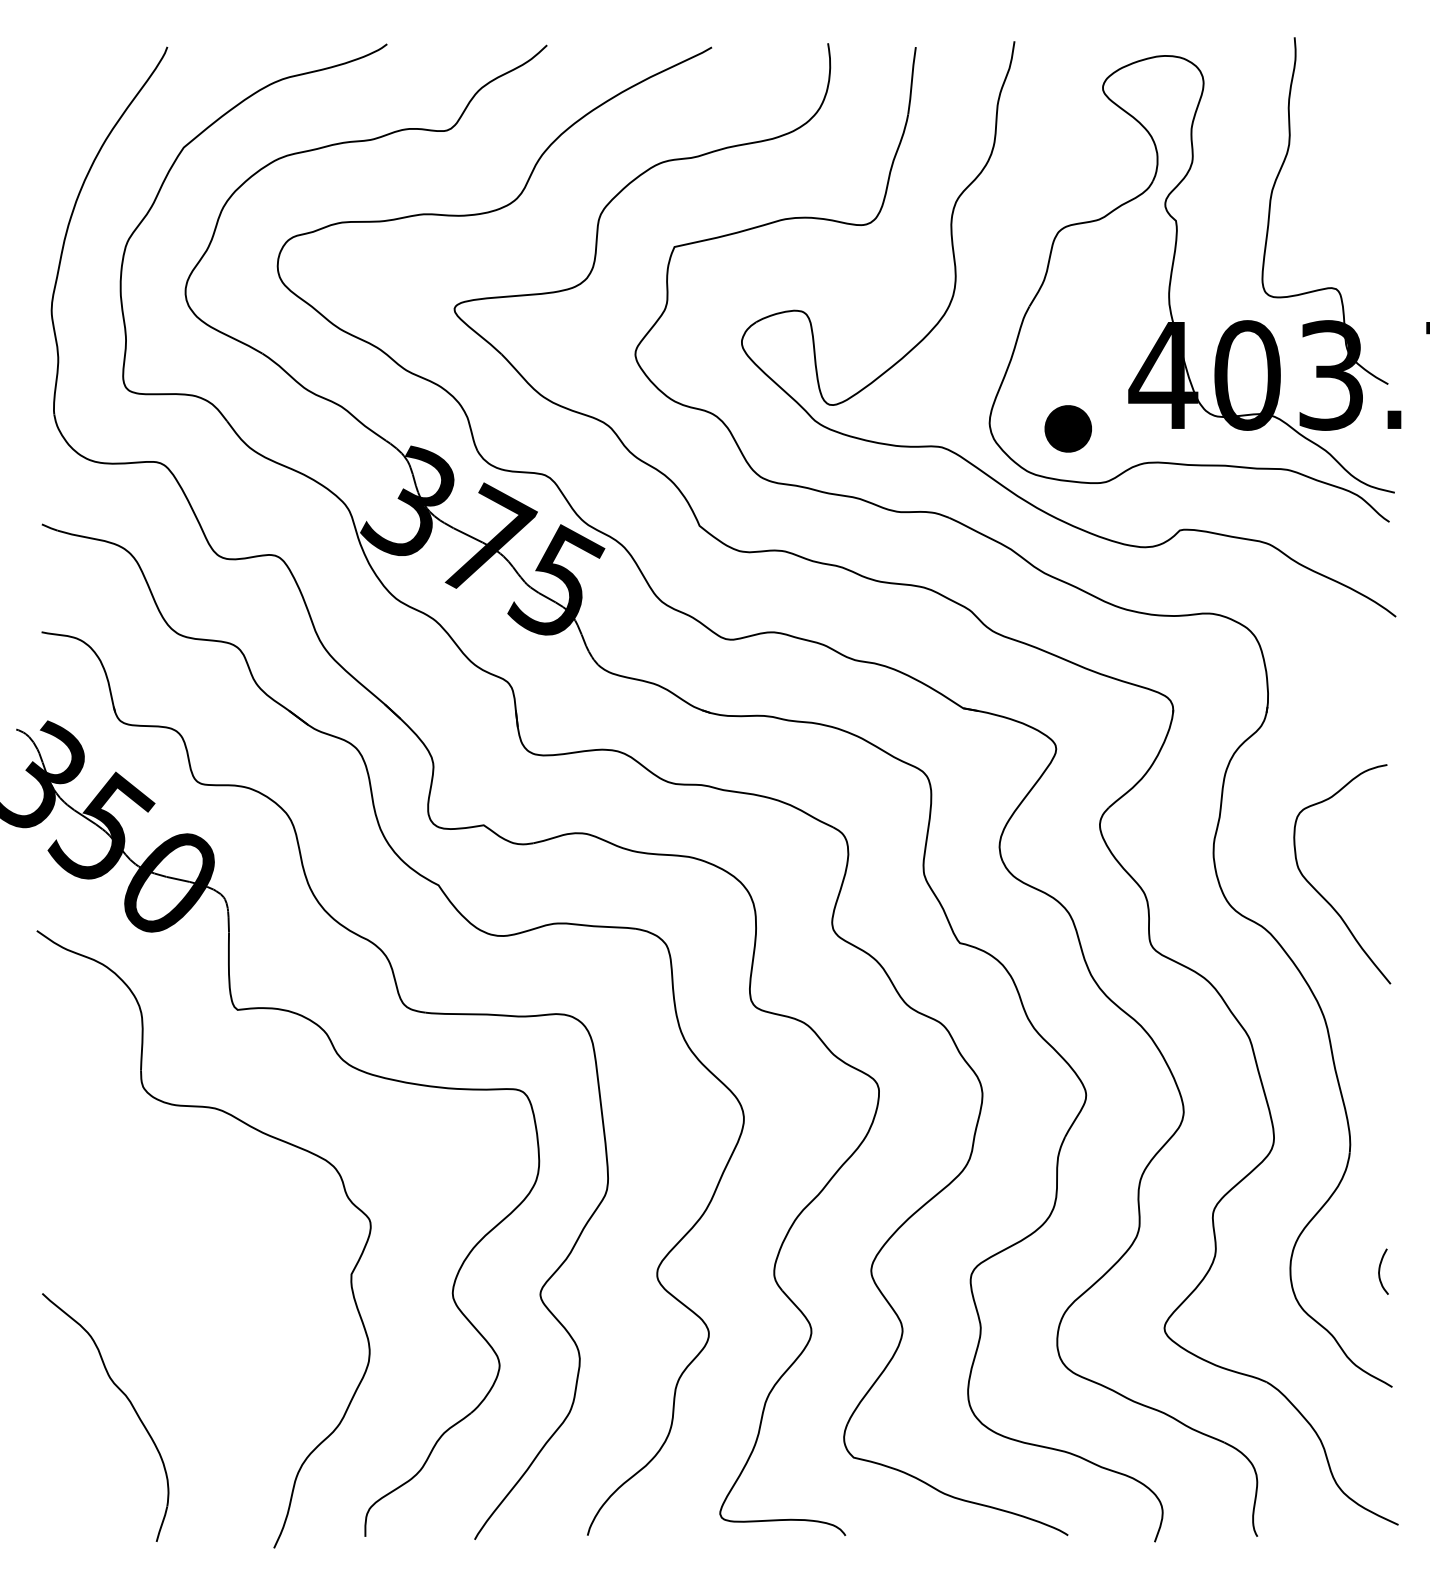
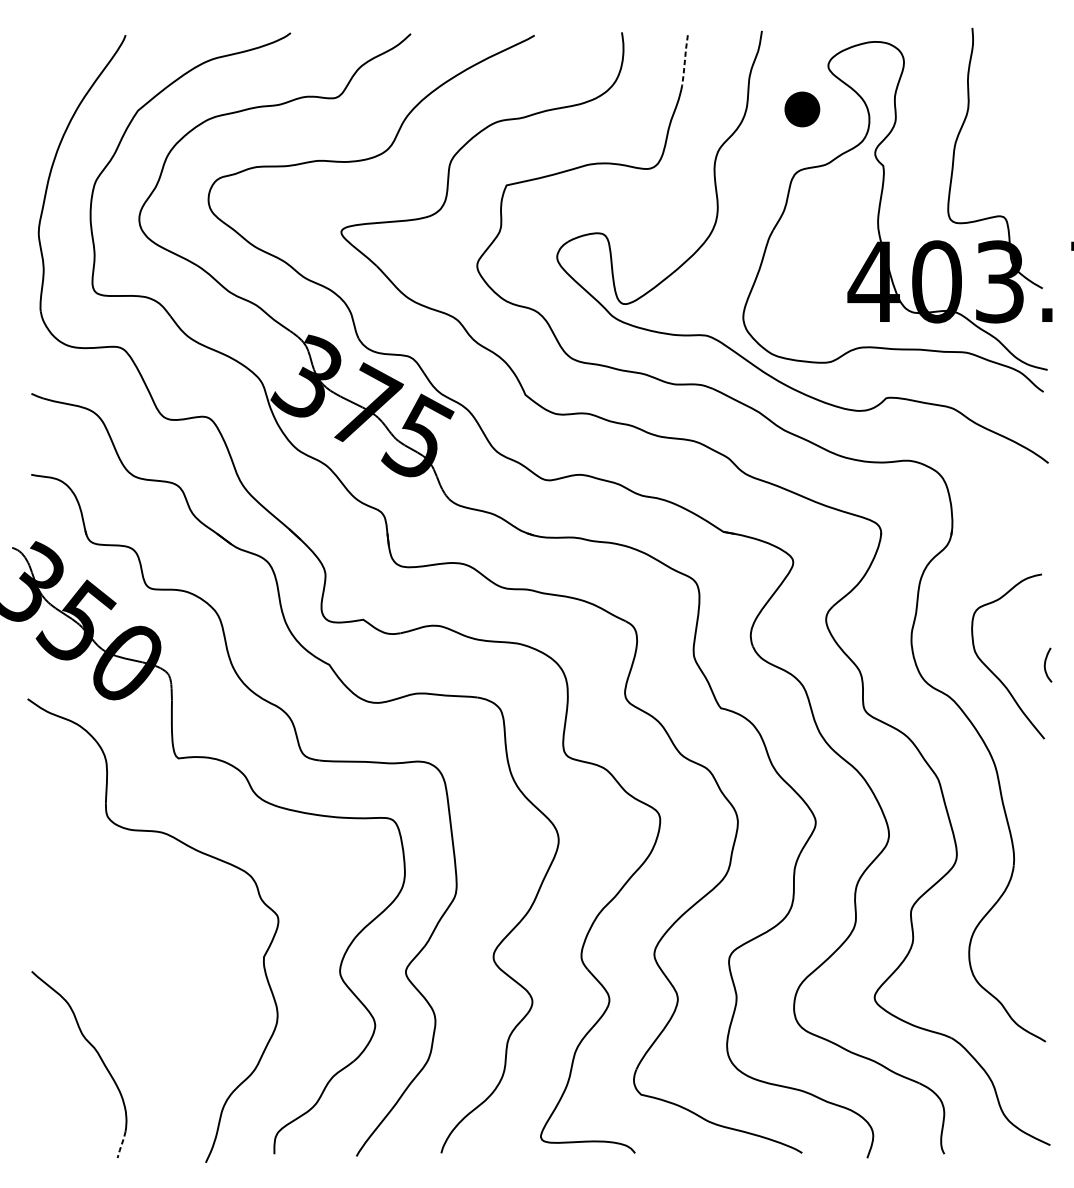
line: (911, 80) -> (684, 60), solid -> dashed
part: (1067, 428) -> (801, 109), moved
curve: (1380, 1270) -> (1045, 664), moved
line: (161, 1525) -> (121, 1145), solid -> dashed

